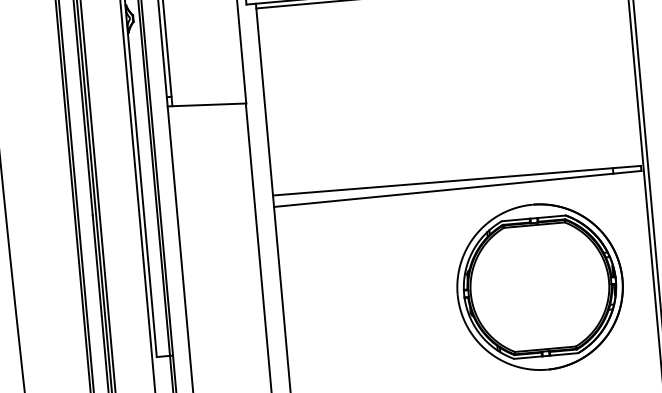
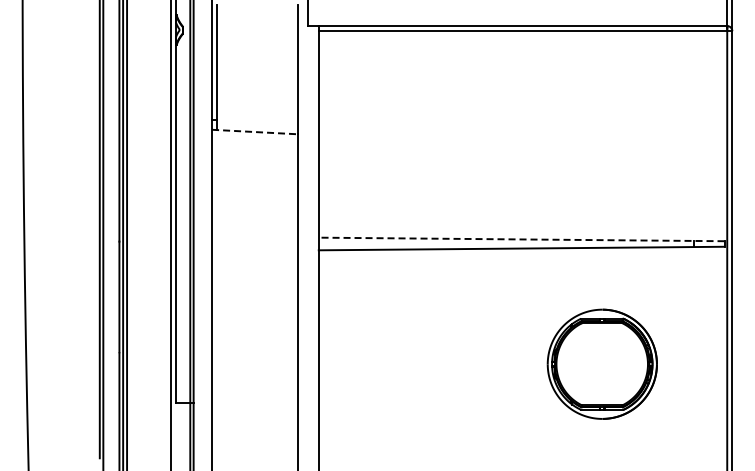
line: (207, 105) -> (255, 132), solid -> dashed
line: (456, 180) -> (521, 239), solid -> dashed
part: (540, 287) -> (602, 364), size x0.6

